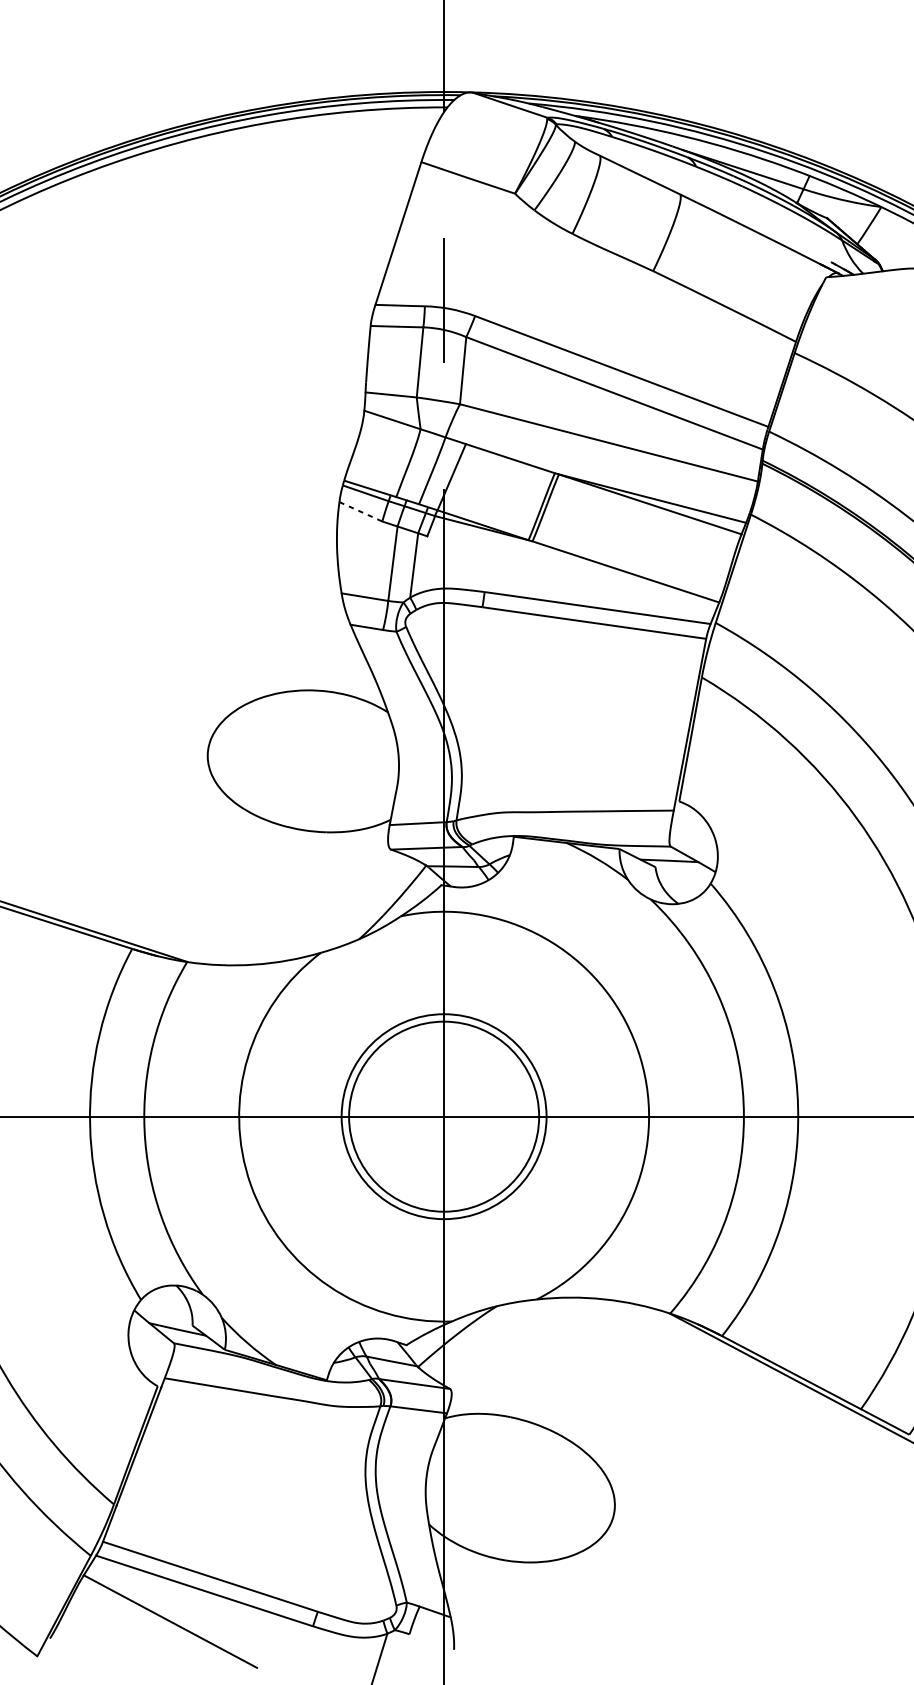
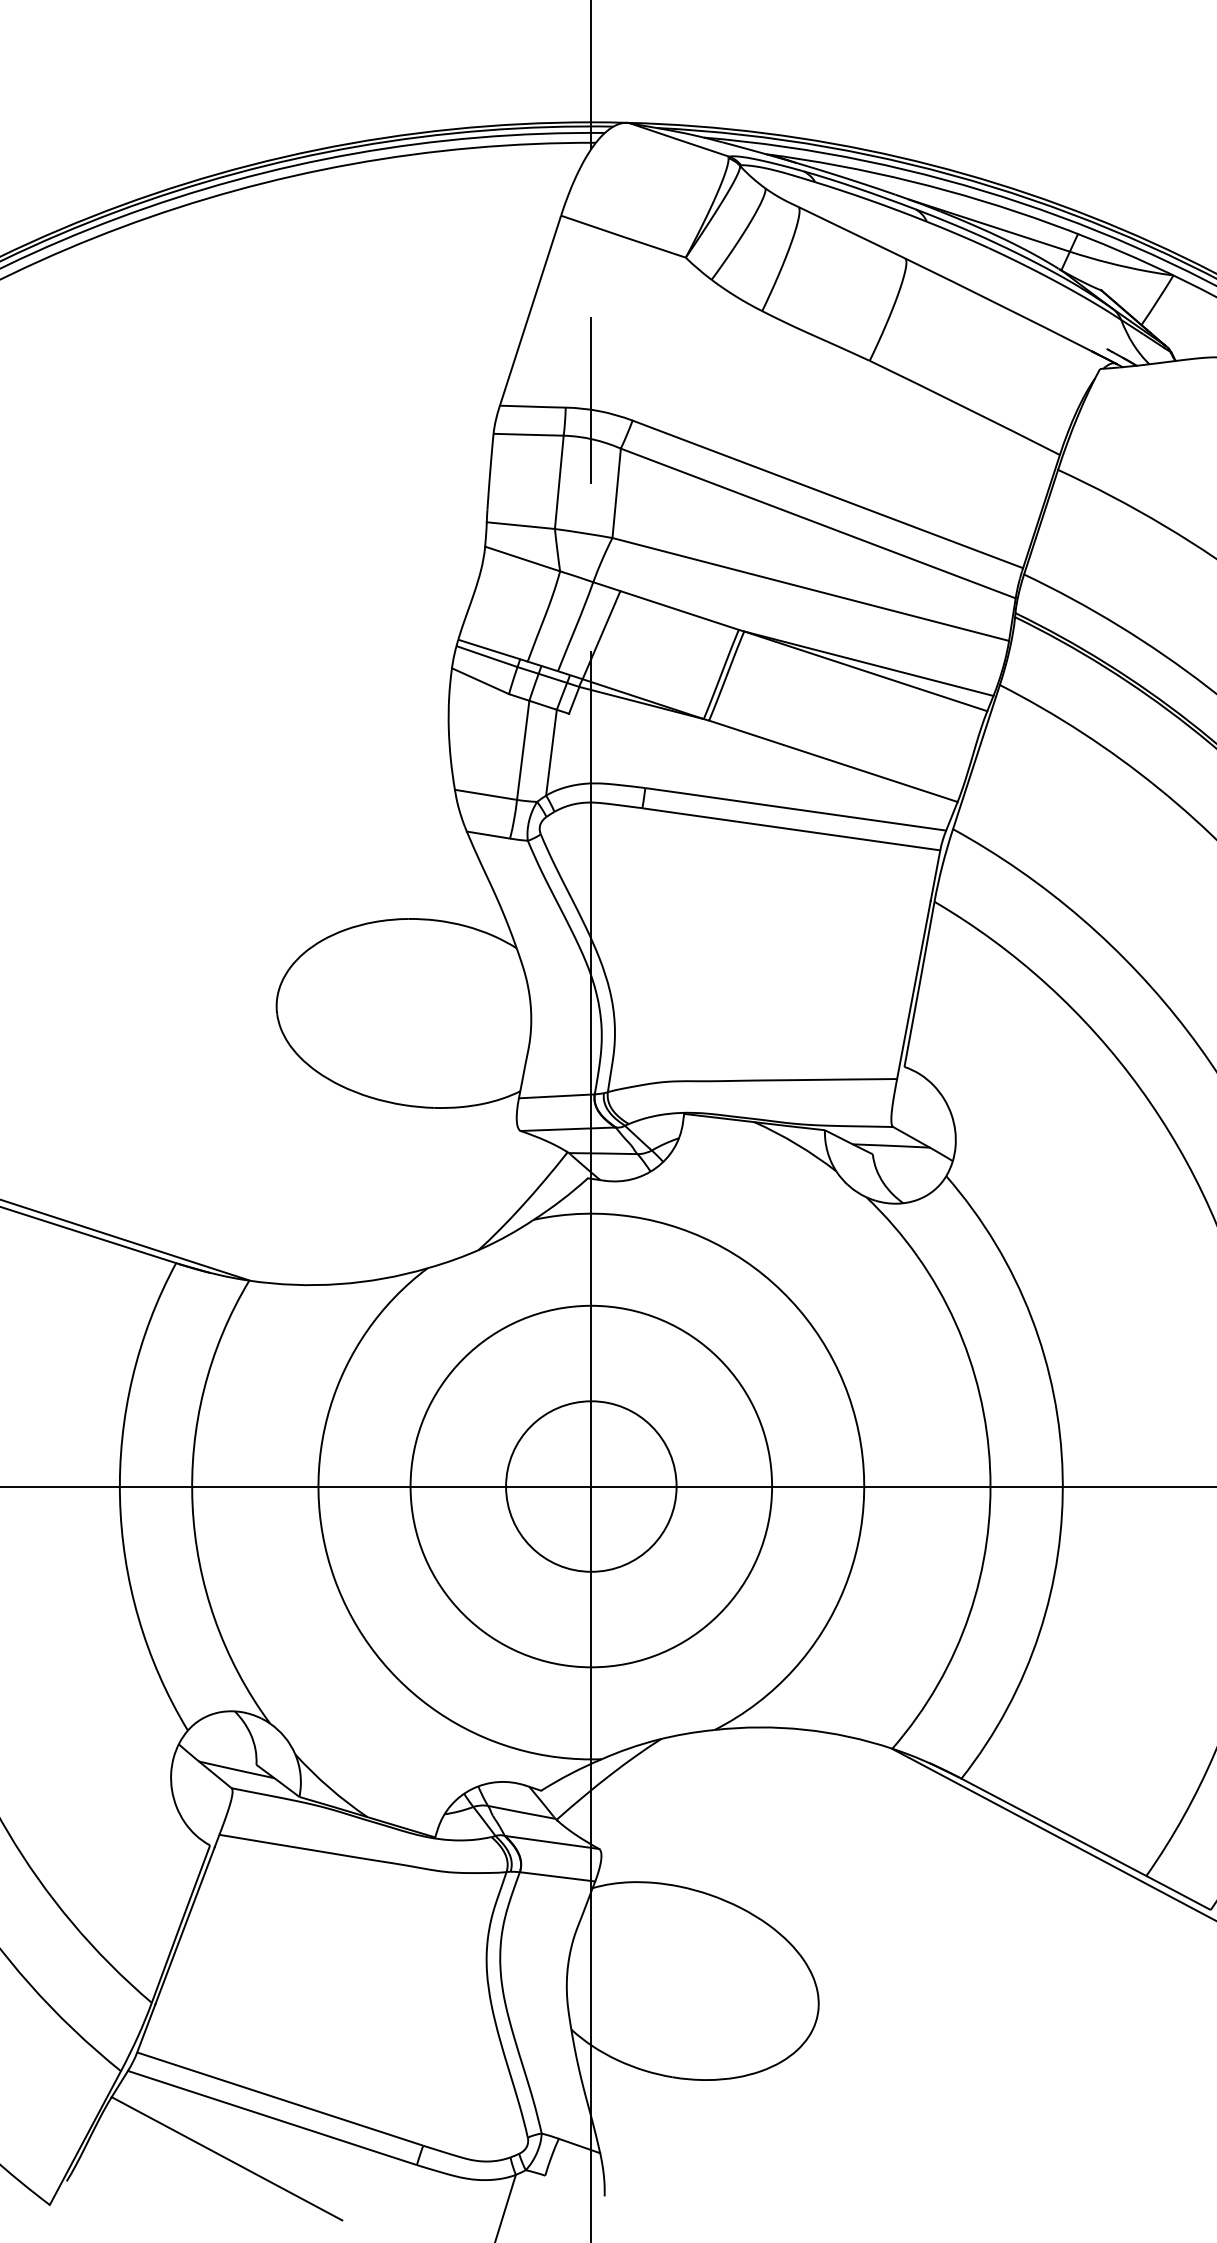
line: (360, 512) -> (480, 681), dashed -> solid
circle: (444, 1116) -> (591, 1486), size x0.62
circle: (444, 1116) -> (591, 1486), size x1.43

